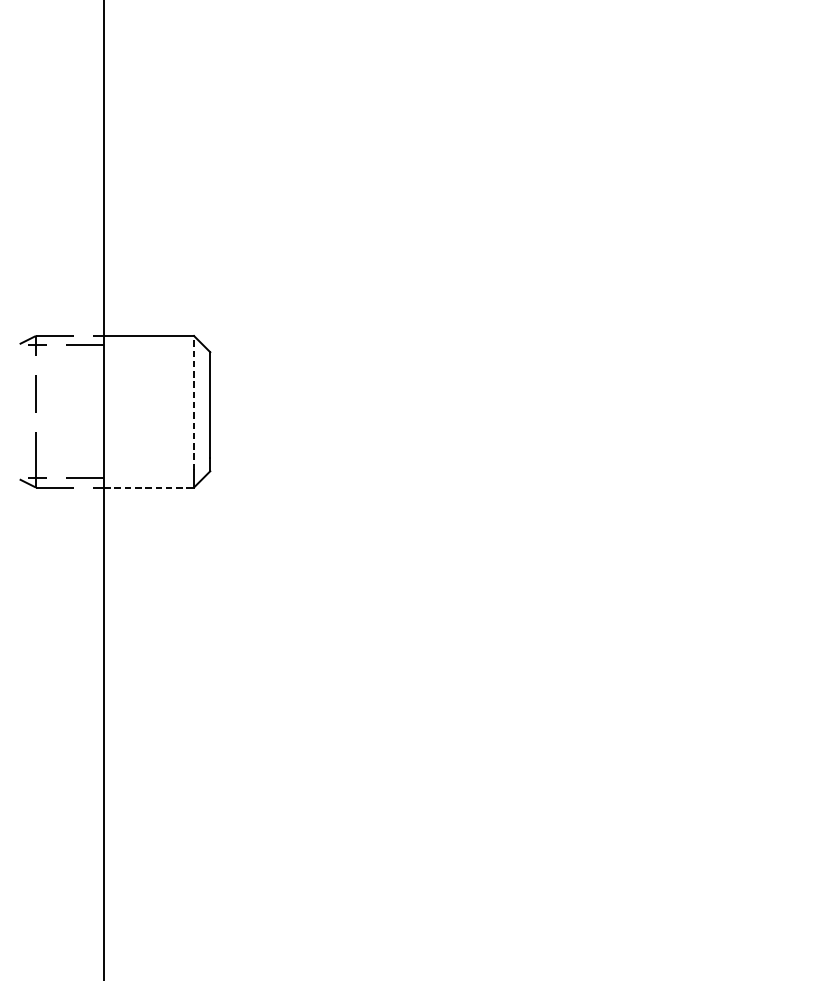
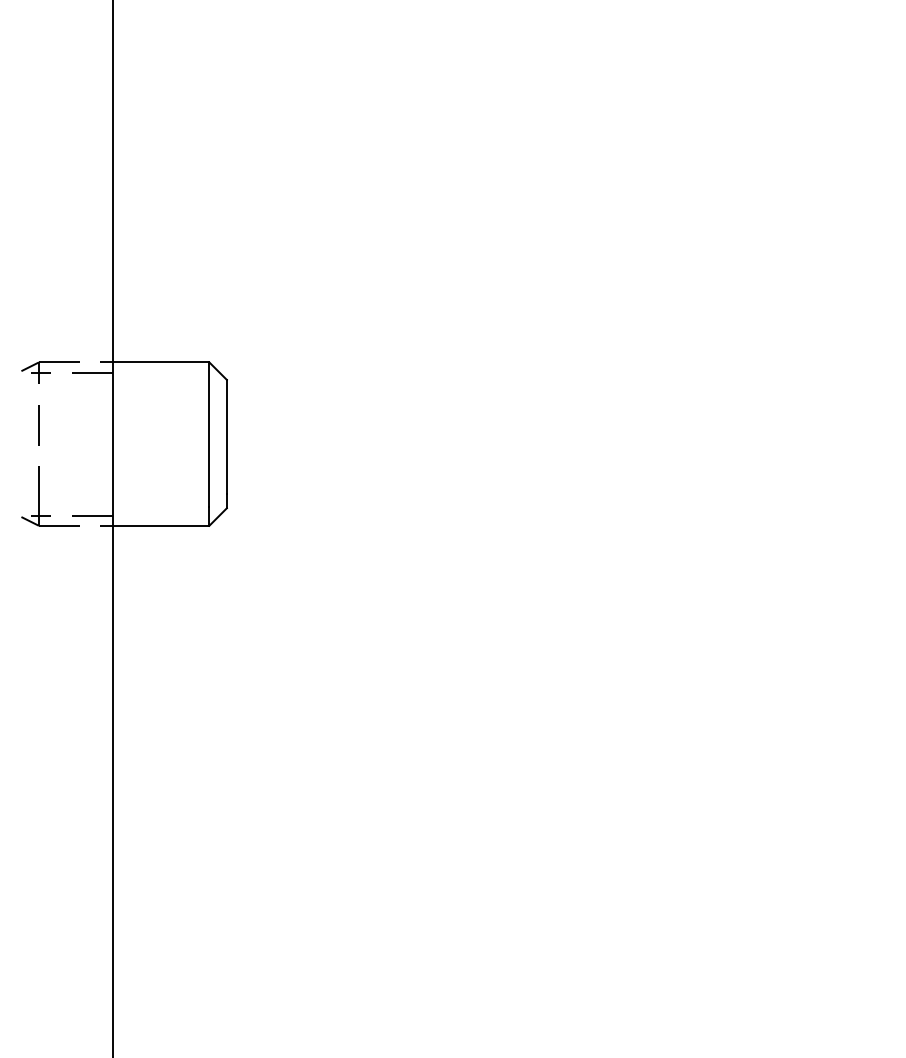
line: (194, 402) -> (209, 434), dashed -> solid
line: (149, 487) -> (161, 525), dashed -> solid

